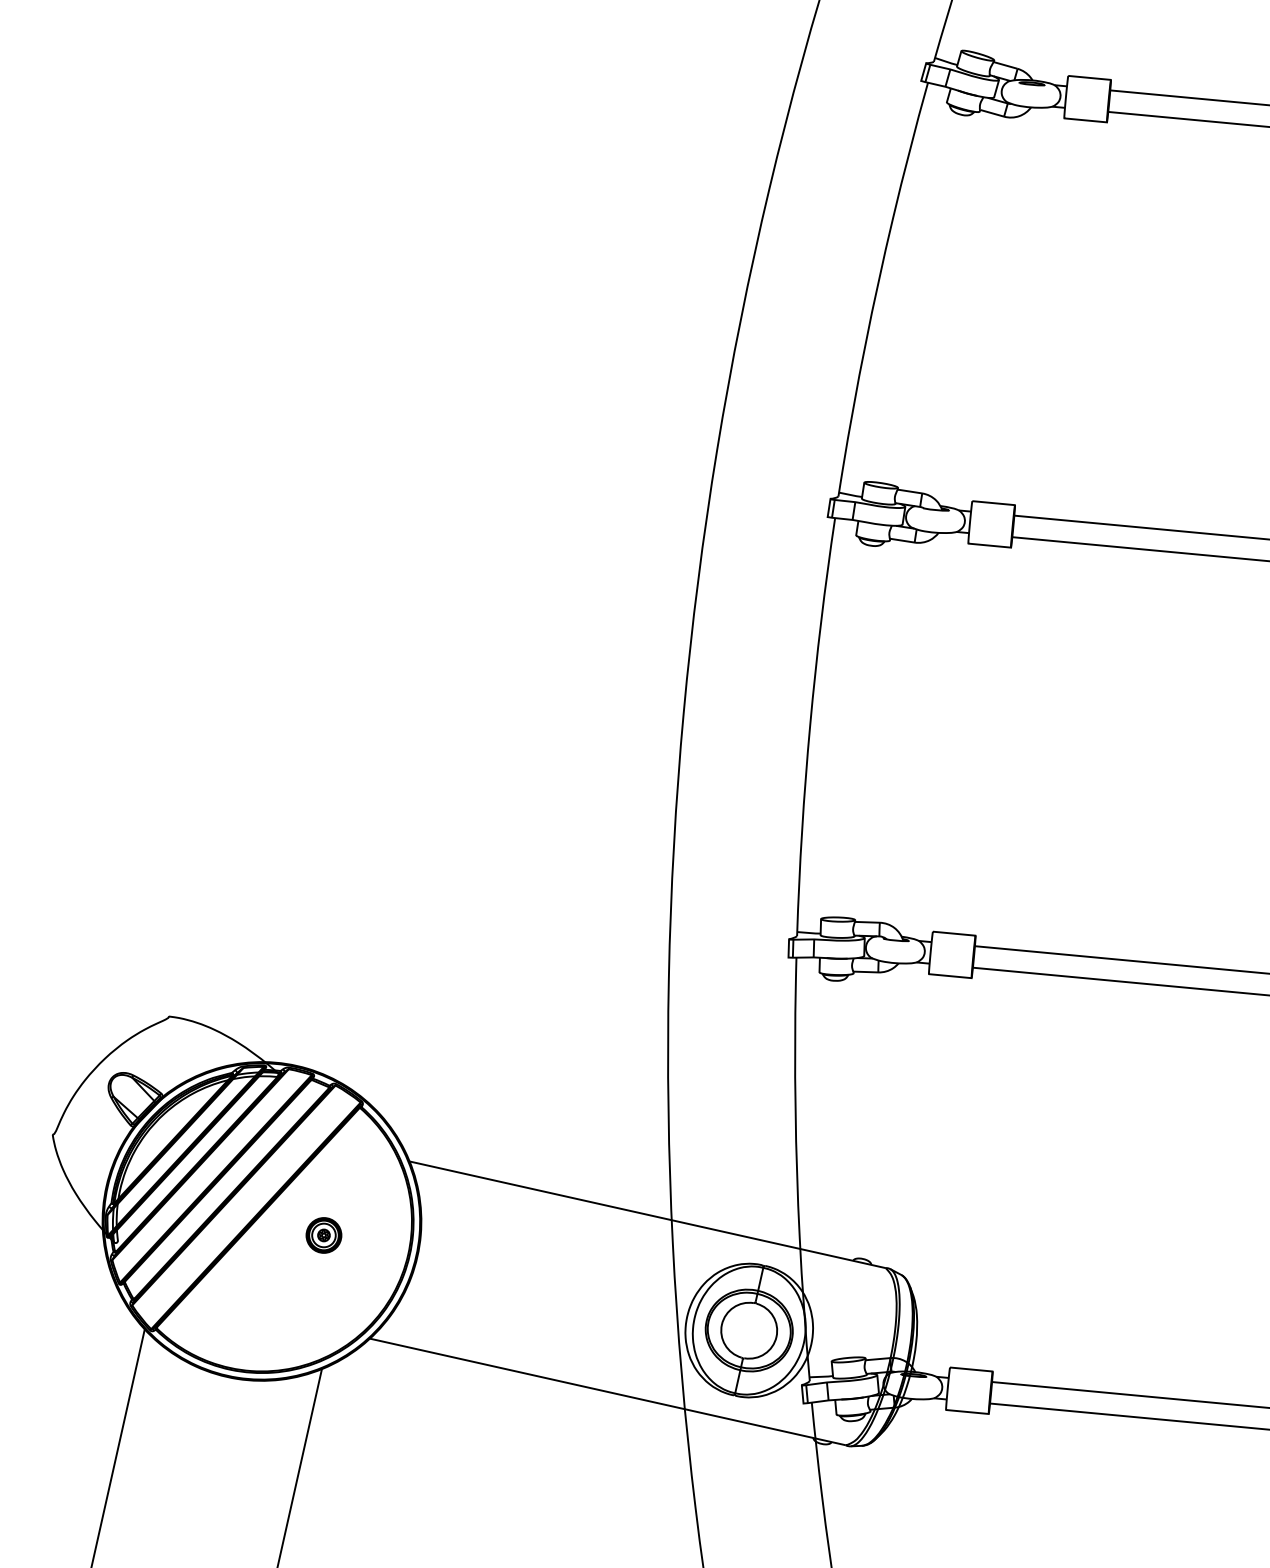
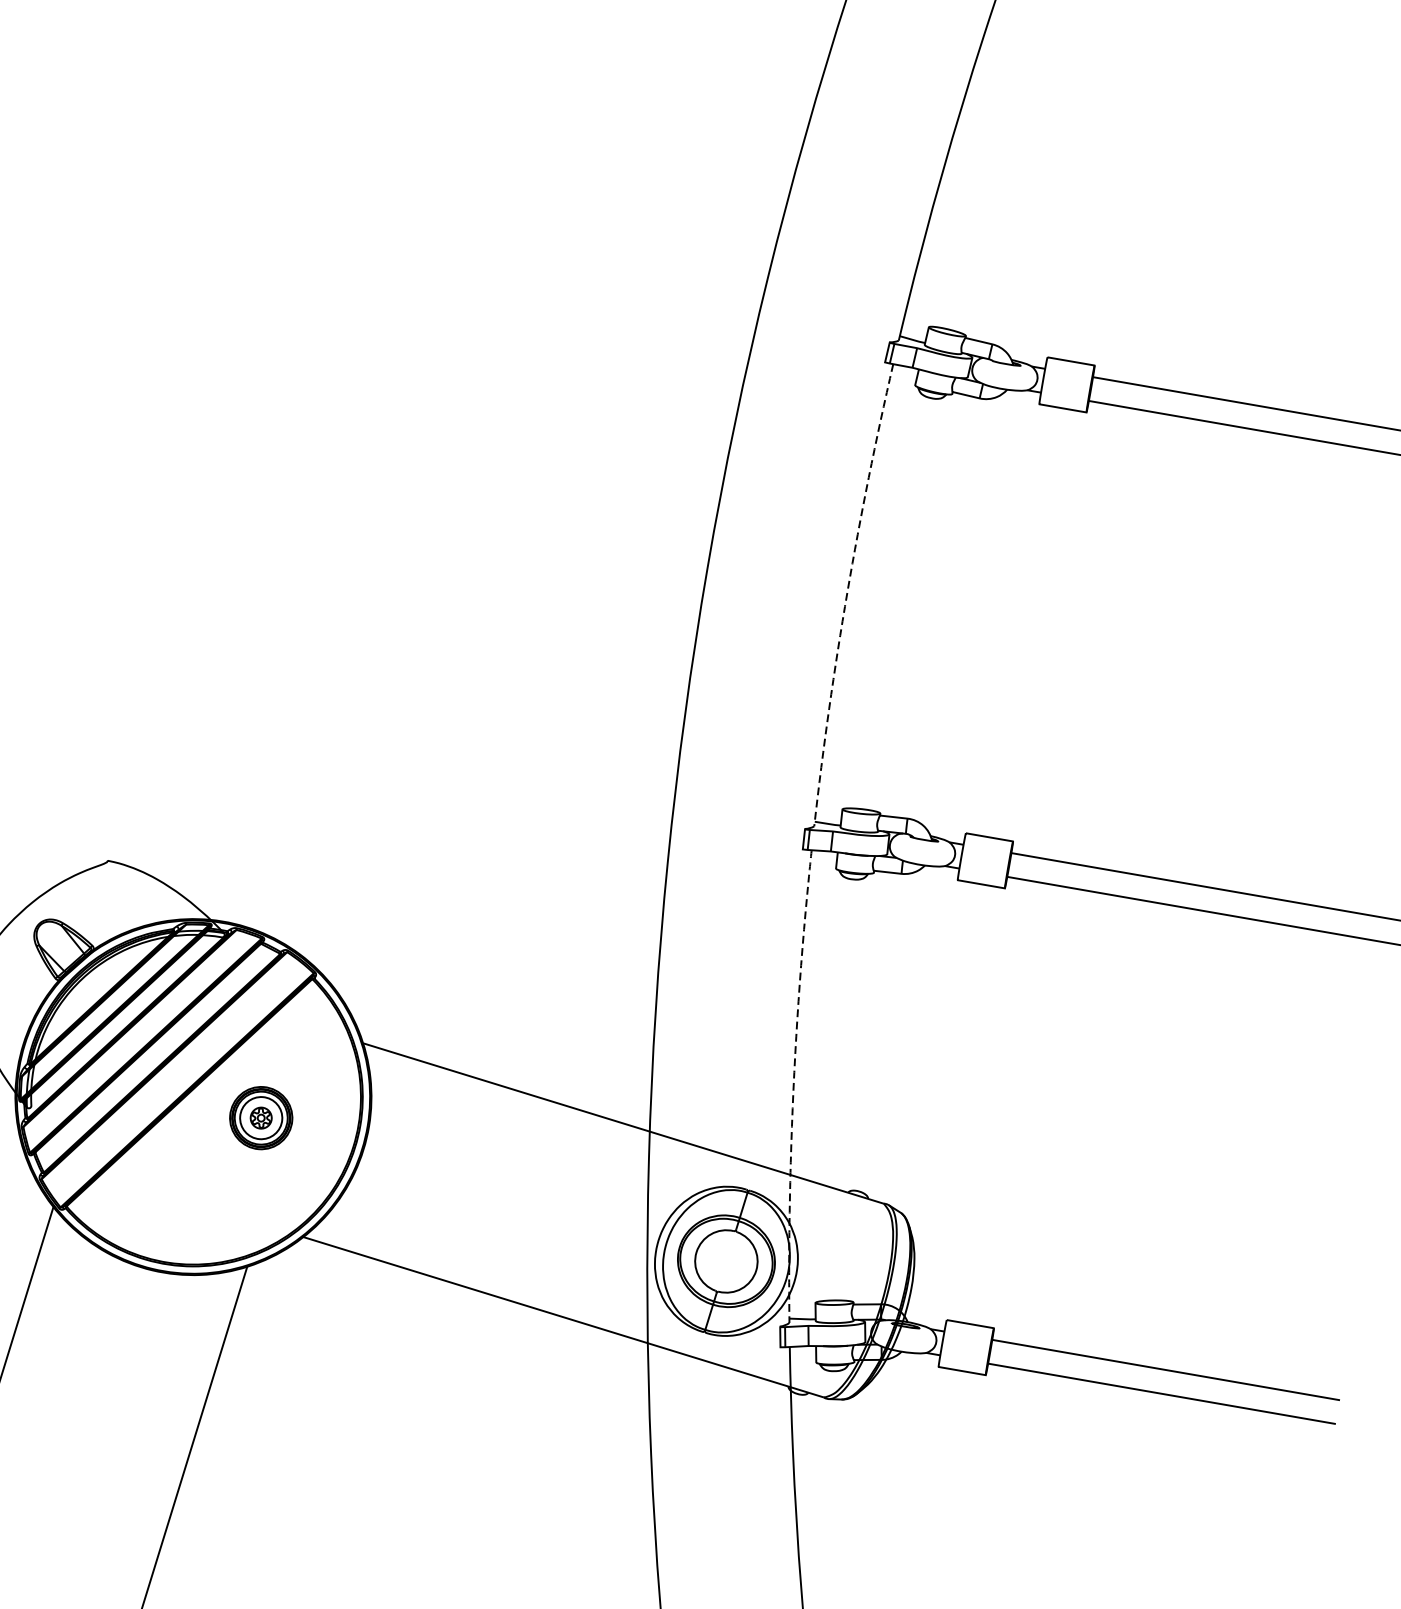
line: (810, 724) -> (847, 591), solid -> dashed
line: (796, 1166) -> (793, 1082), solid -> dashed
part: (323, 1235) -> (260, 1118), size x1.6

